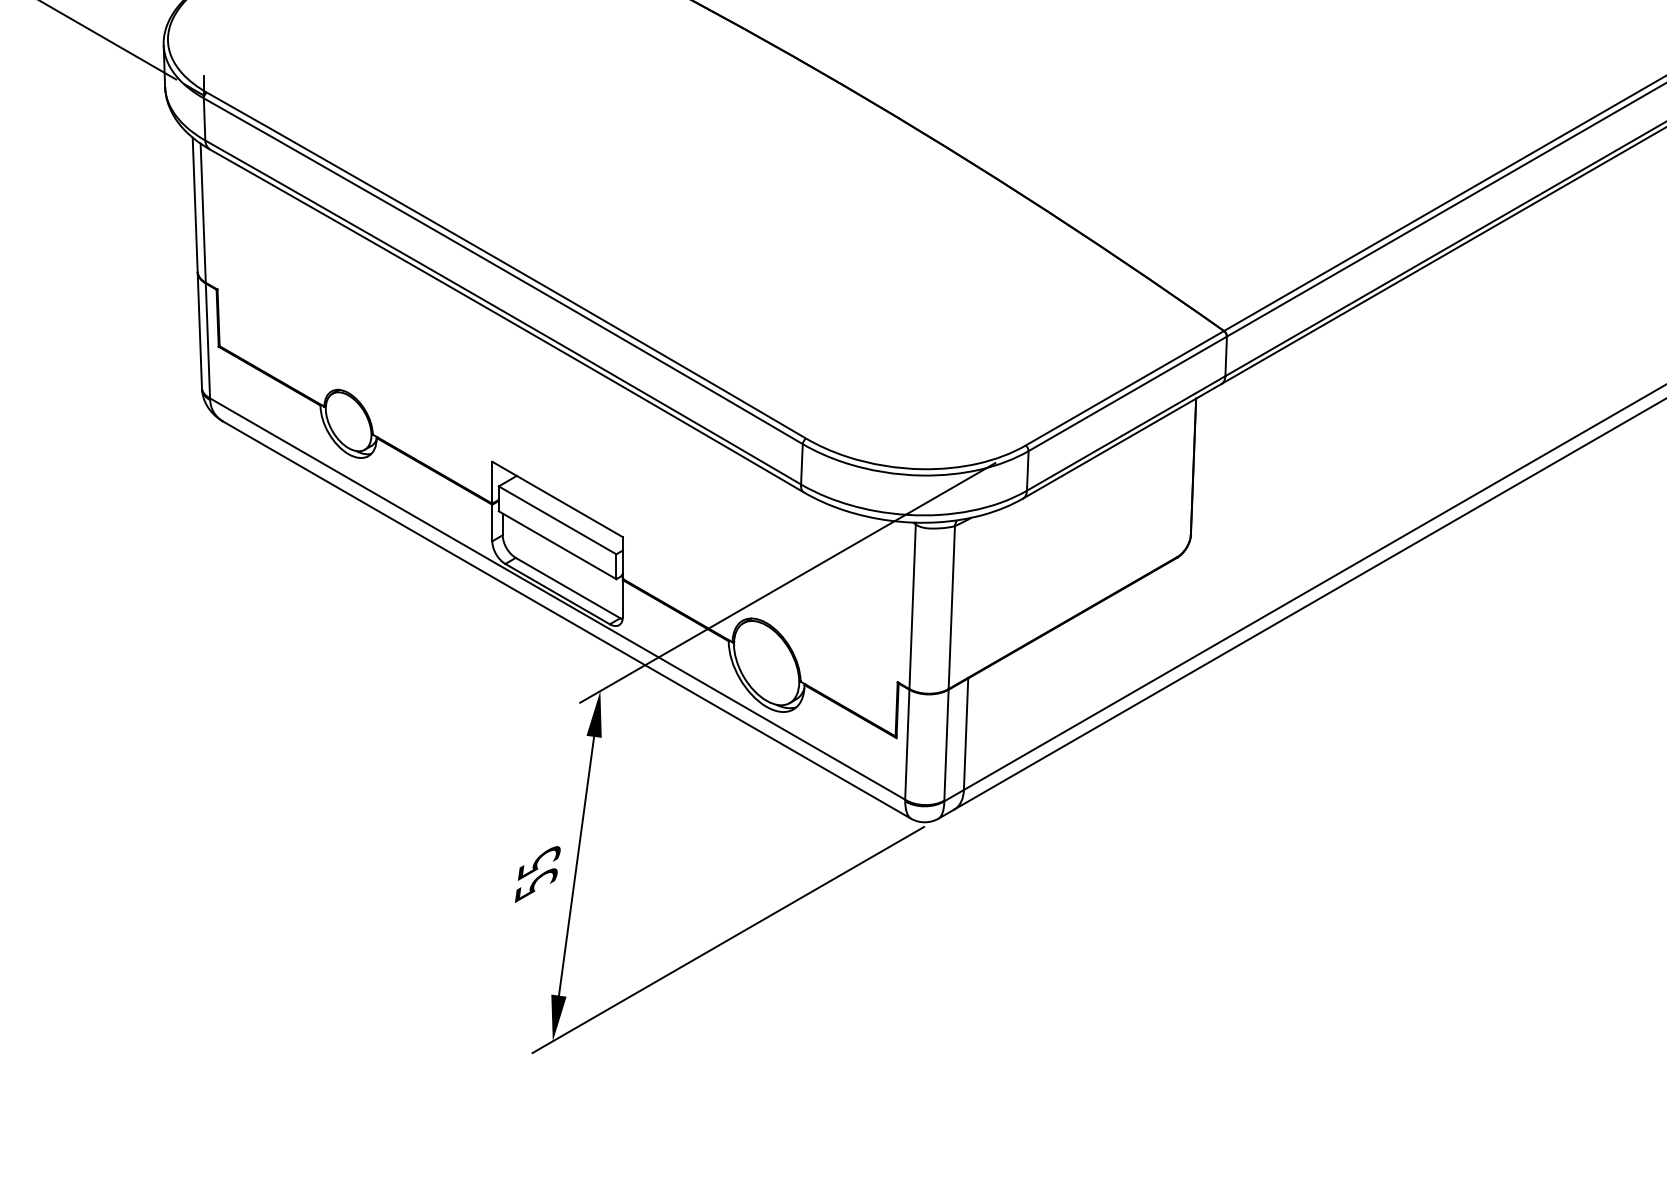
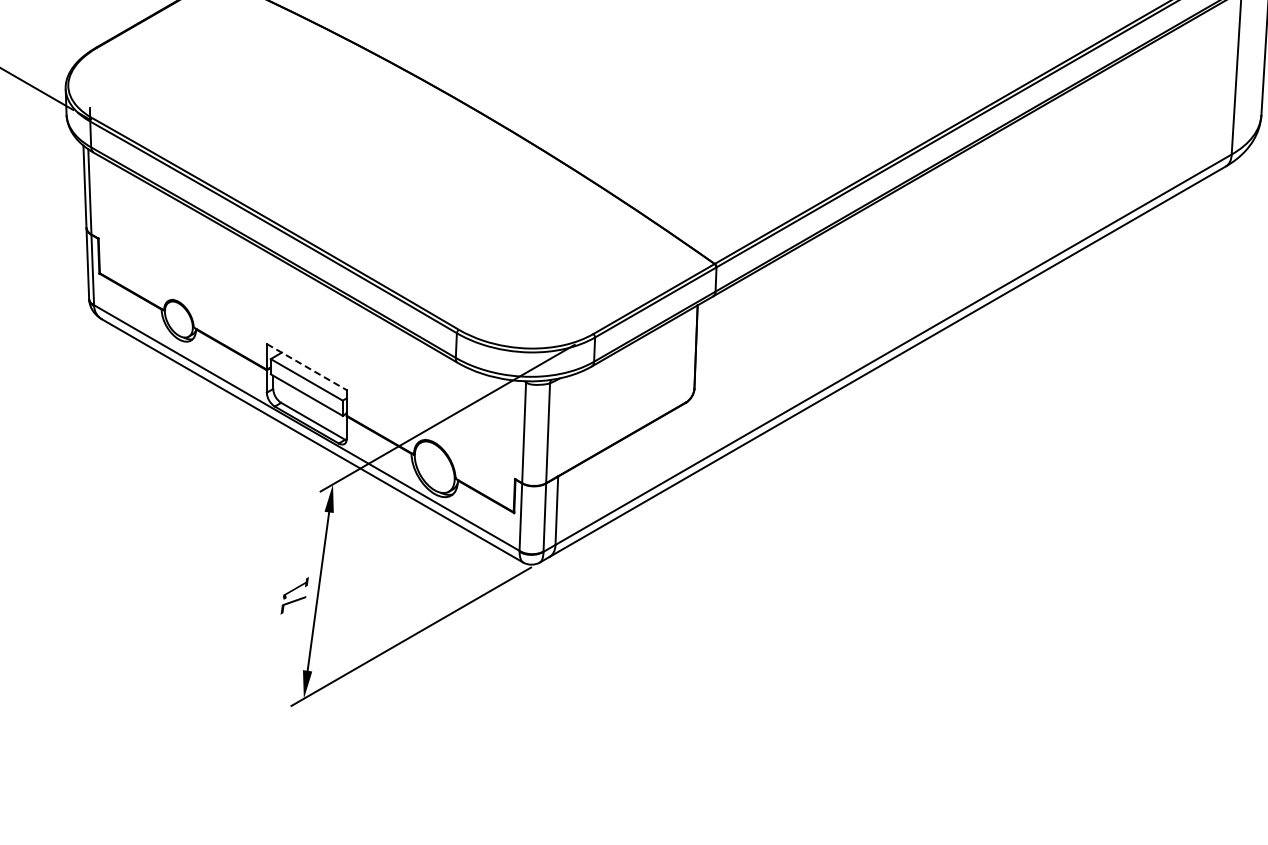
line: (558, 500) -> (307, 367), solid -> dashed
text: (537, 872) -> (294, 595), 55 -> 71

